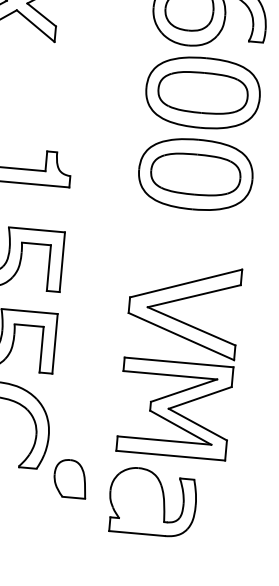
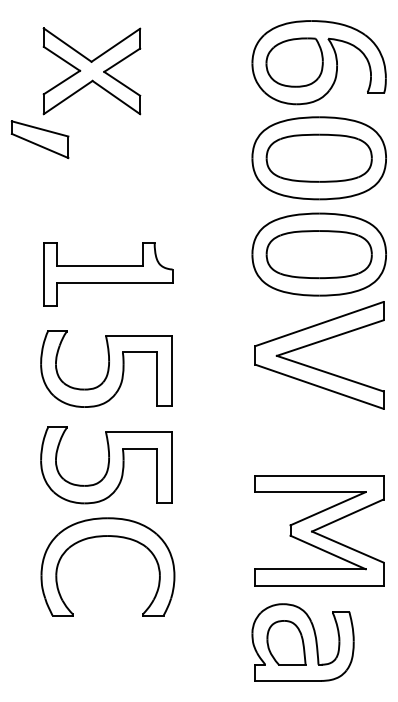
part: (180, 300) -> (314, 344), moved
part: (70, 478) -> (286, 642), moved

